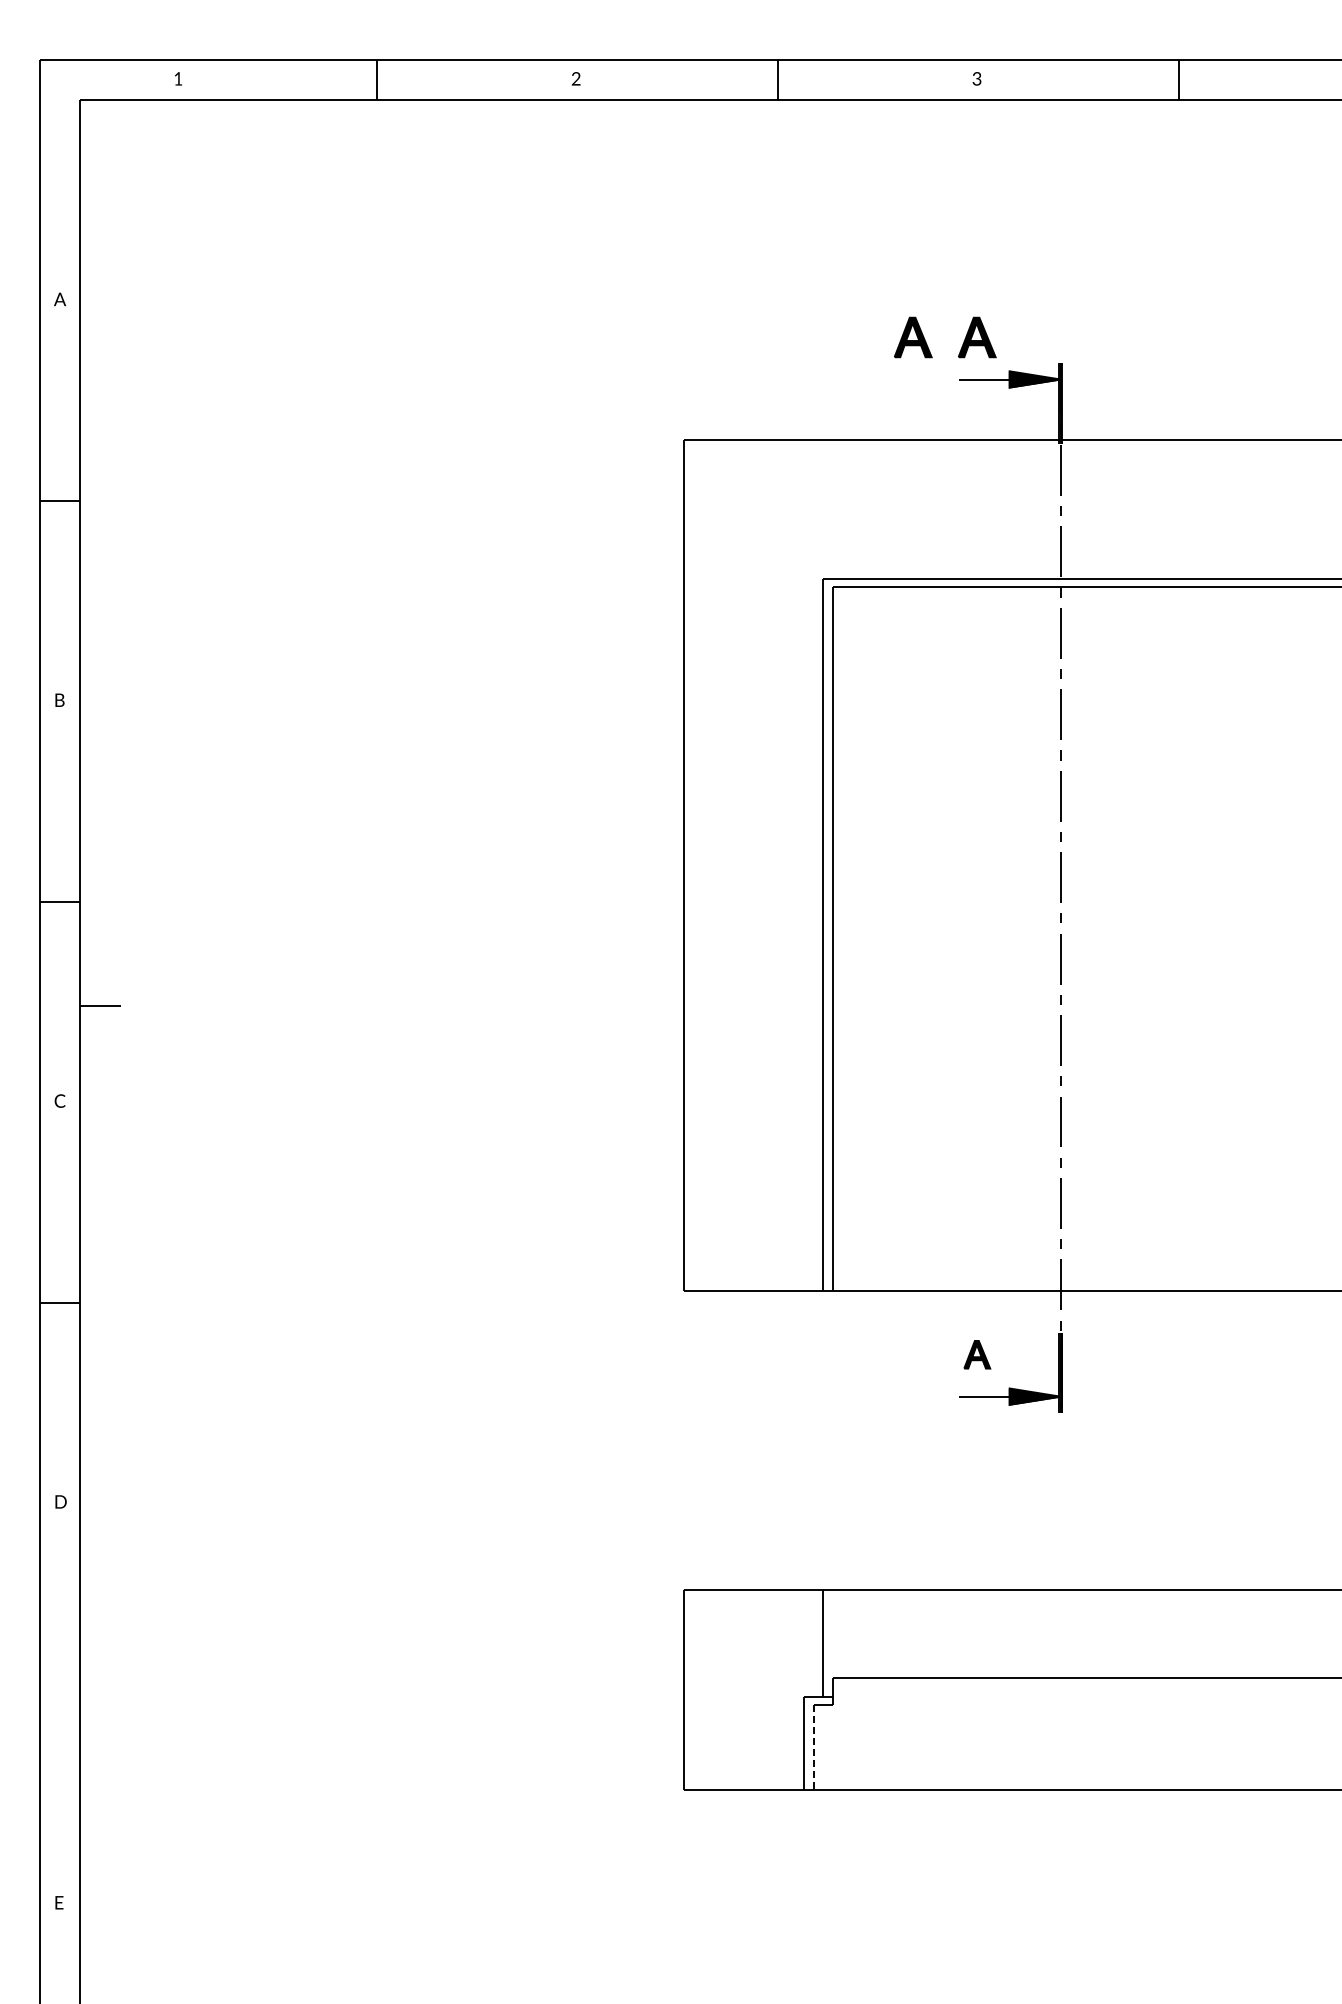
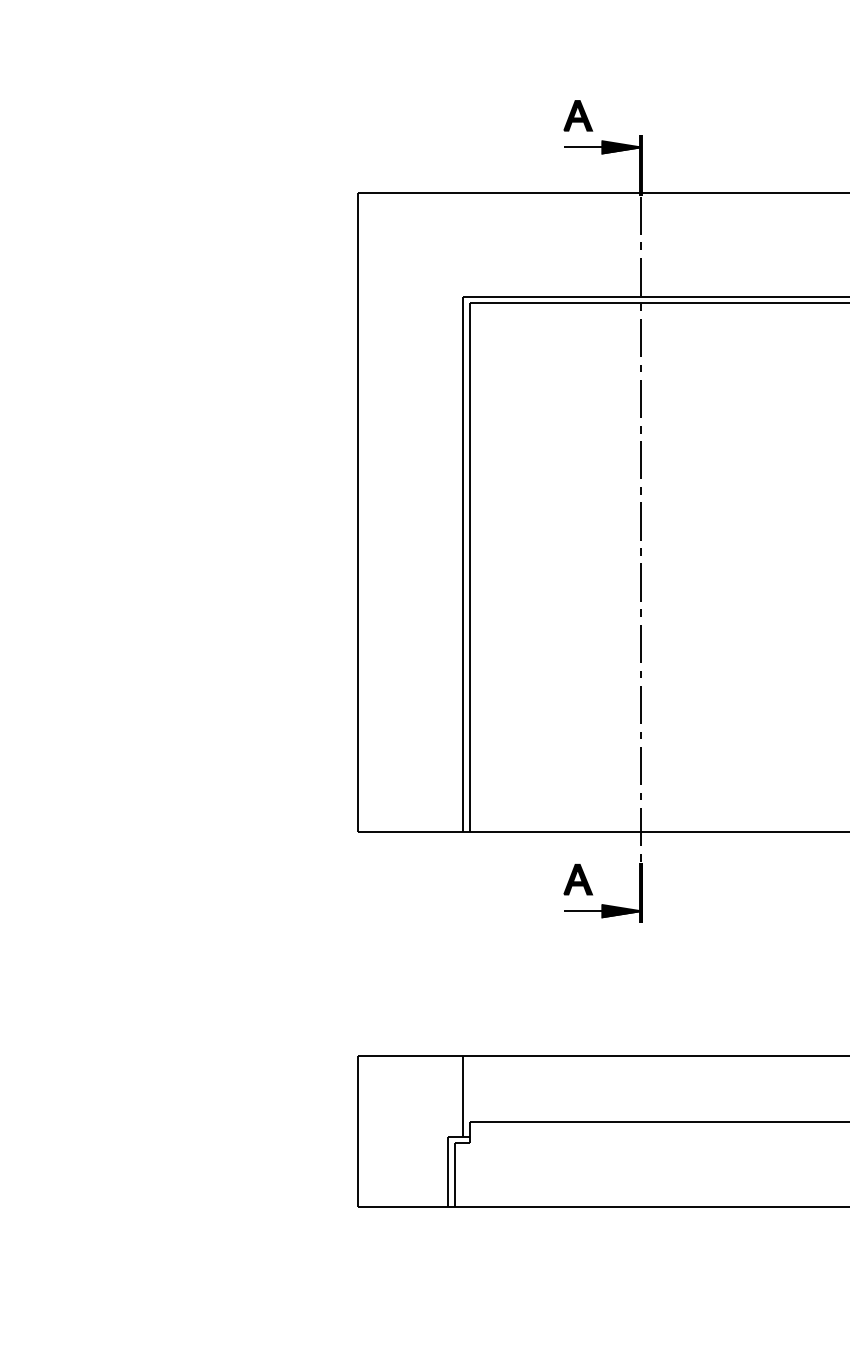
part: (913, 337) -> (530, 115), removed
part: (977, 1354) -> (578, 879), size x1.43
line: (813, 1748) -> (455, 1175), dashed -> solid

